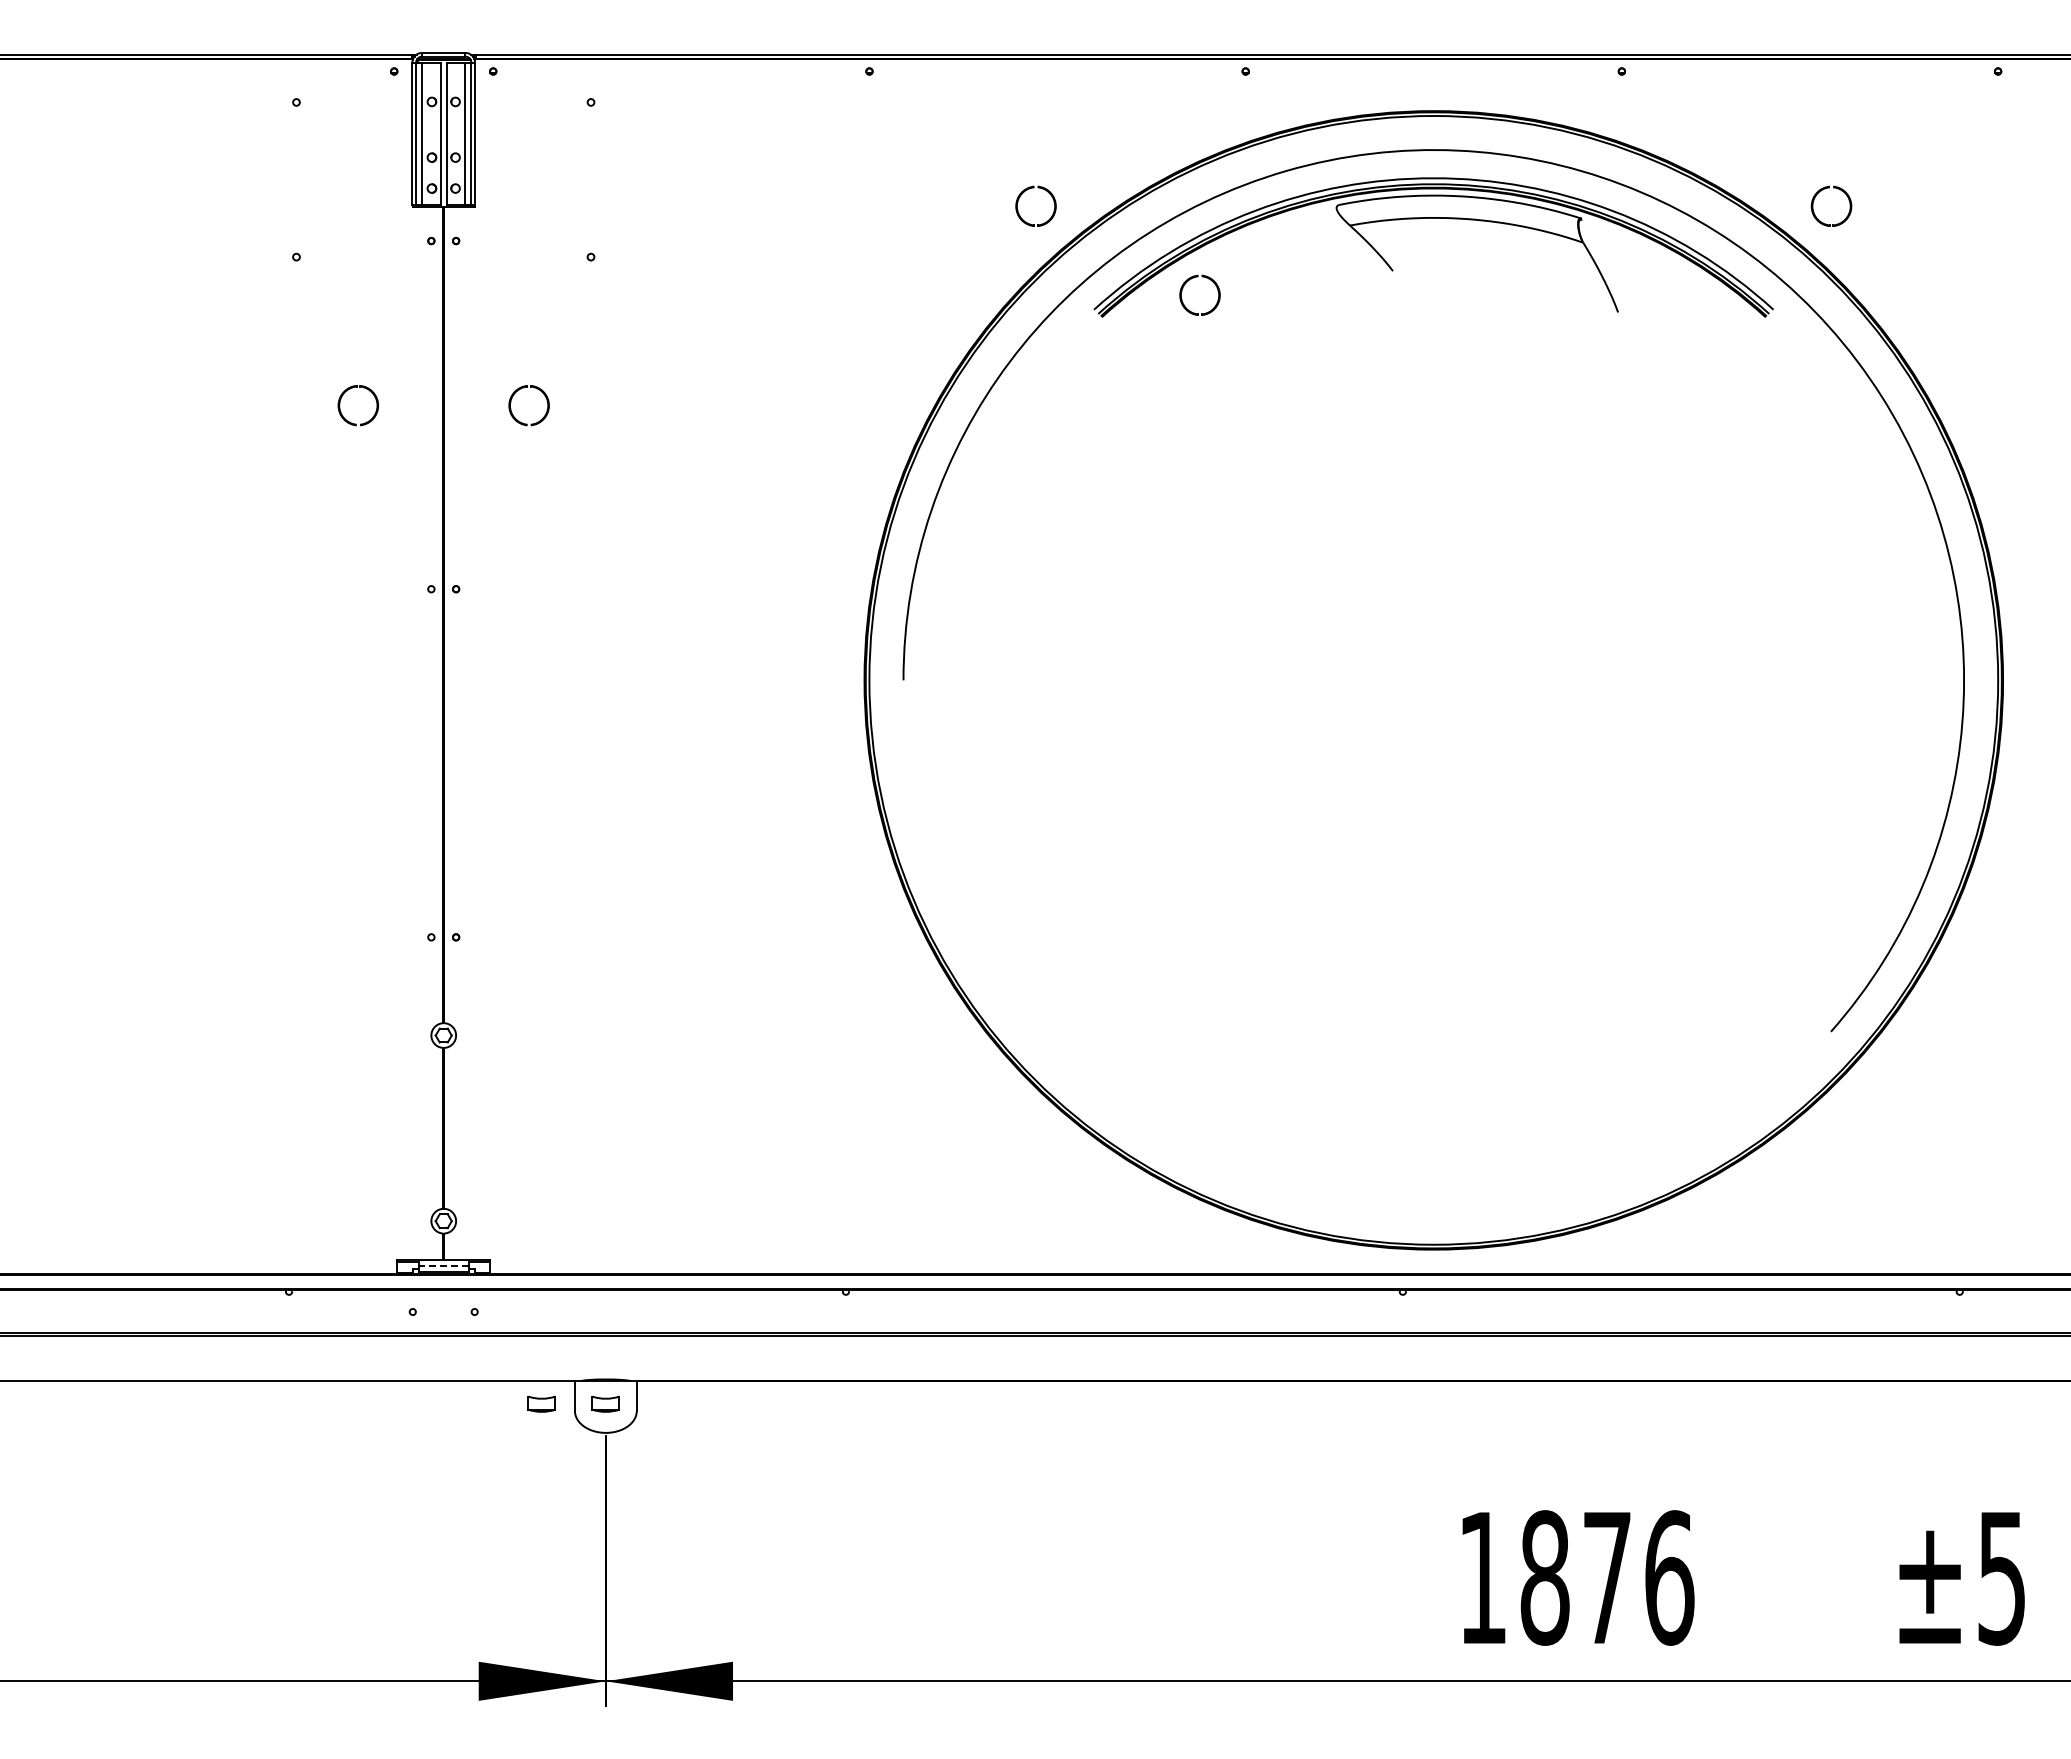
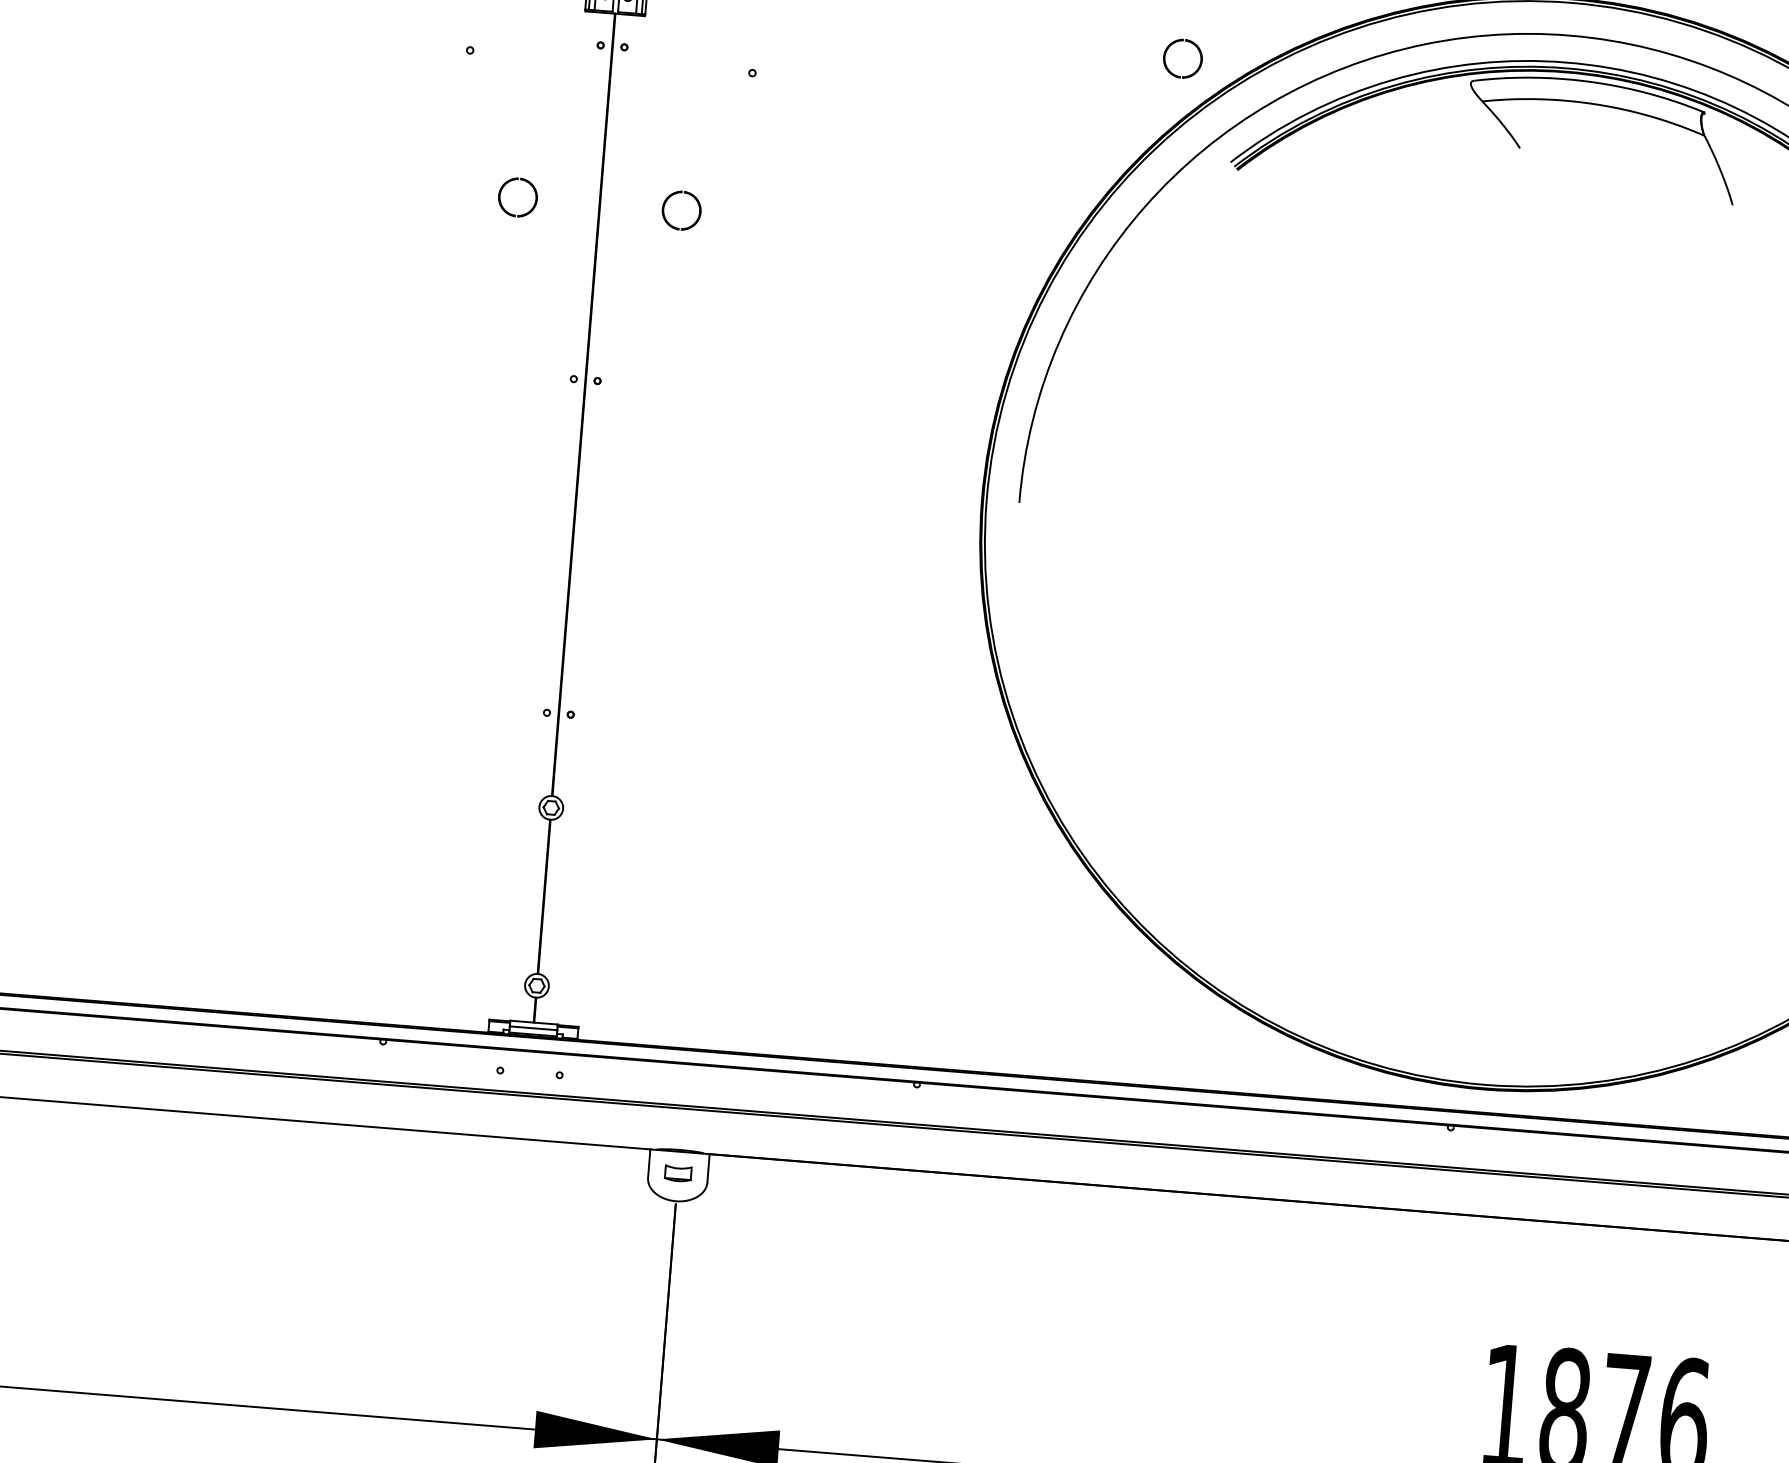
part: (1187, 282) -> (1322, 143), removed
line: (443, 1265) -> (533, 1028), dashed -> solid
part: (541, 1403) -> (616, 1168), removed

